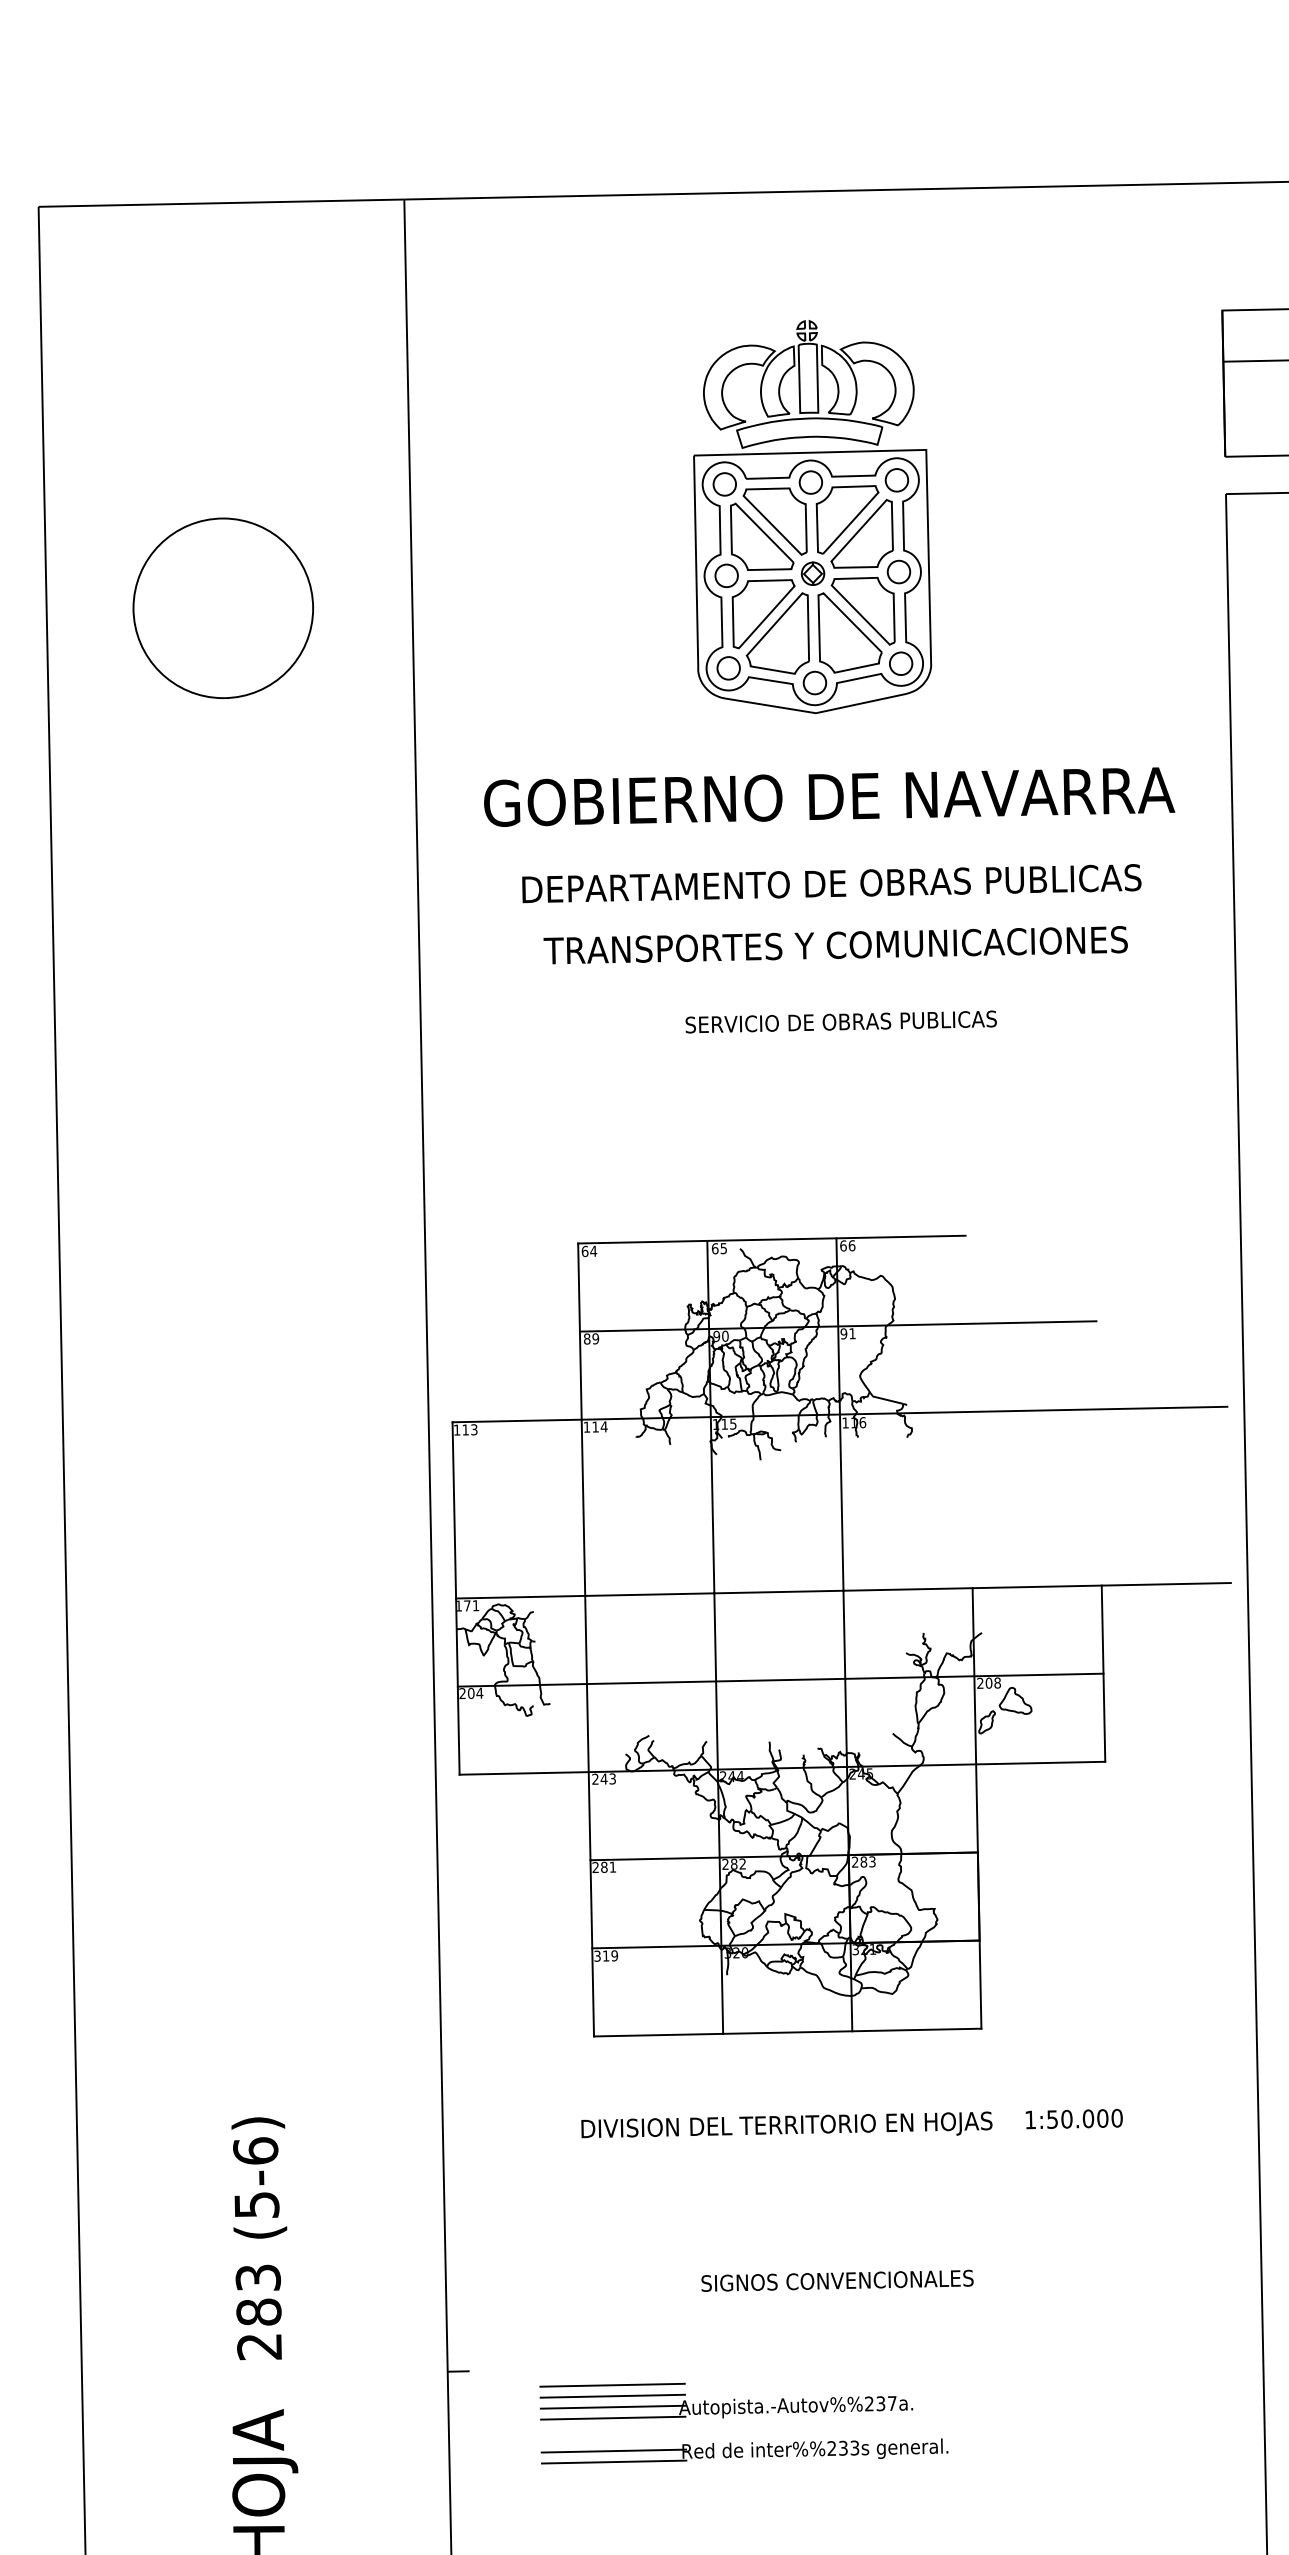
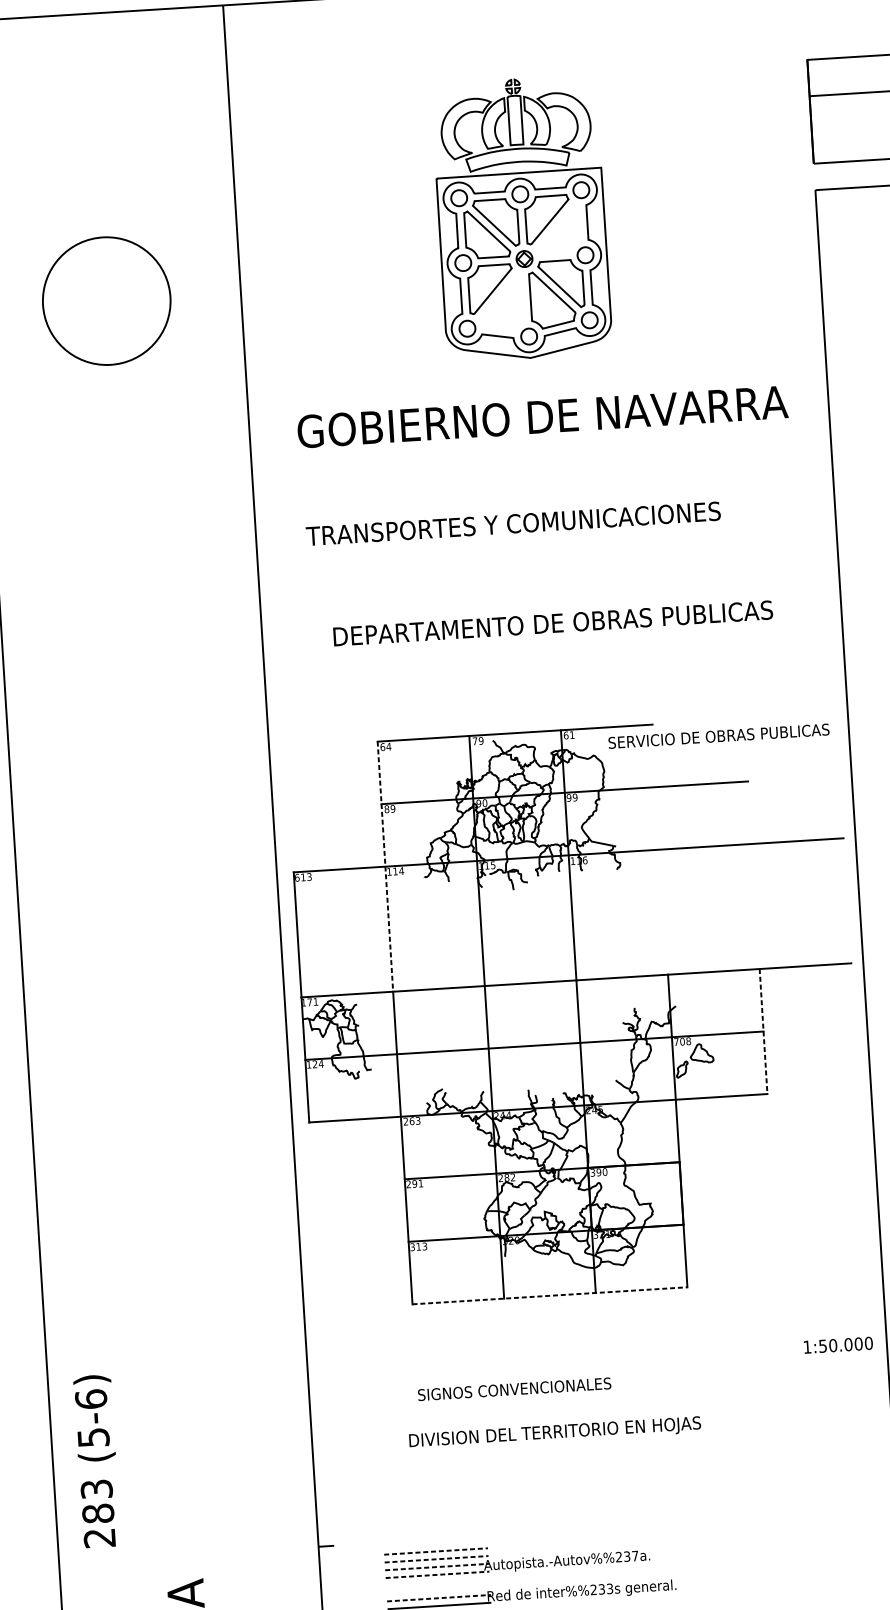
part: (861, 533) -> (557, 229), removed
part: (777, 633) -> (501, 302), removed
text: (831, 883) -> (552, 623), moved
text: (835, 945) -> (513, 523), moved
text: (840, 1021) -> (718, 735), moved
text: (851, 1245) -> (571, 734), 66 -> 61
text: (719, 1248) -> (478, 741), 65 -> 79
text: (852, 1333) -> (575, 797), 91 -> 99
line: (581, 1420) -> (385, 867), solid -> dashed
text: (457, 1429) -> (297, 877), 113 -> 613
line: (1103, 1674) -> (763, 1032), solid -> dashed
text: (980, 1682) -> (676, 1041), 208 -> 708
text: (466, 1693) -> (311, 1064), 204 -> 124
text: (603, 1778) -> (411, 1120), 243 -> 263
text: (863, 1861) -> (598, 1172), 283 -> 390
text: (604, 1867) -> (414, 1184), 281 -> 291
text: (614, 1955) -> (424, 1246), 319 -> 313
line: (787, 2032) -> (549, 1295), solid -> dashed
text: (1073, 2118) -> (837, 1344), moved
text: (786, 2124) -> (554, 1431), moved
text: (259, 2238) -> (96, 1461), moved
text: (837, 2280) -> (514, 1389), moved
line: (613, 2385) -> (436, 1551), solid -> dashed
line: (613, 2396) -> (437, 1559), solid -> dashed
line: (613, 2407) -> (437, 1567), solid -> dashed
line: (613, 2418) -> (437, 1575), solid -> dashed
line: (614, 2451) -> (439, 1598), solid -> dashed

